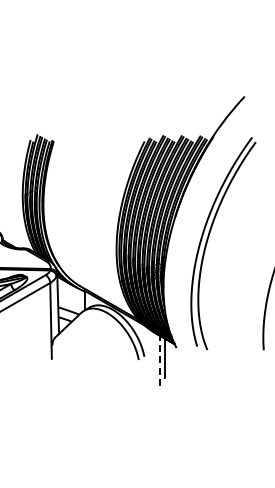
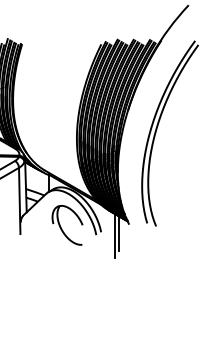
part: (99, 352) -> (62, 228), added
line: (160, 360) -> (115, 235), dashed -> solid

